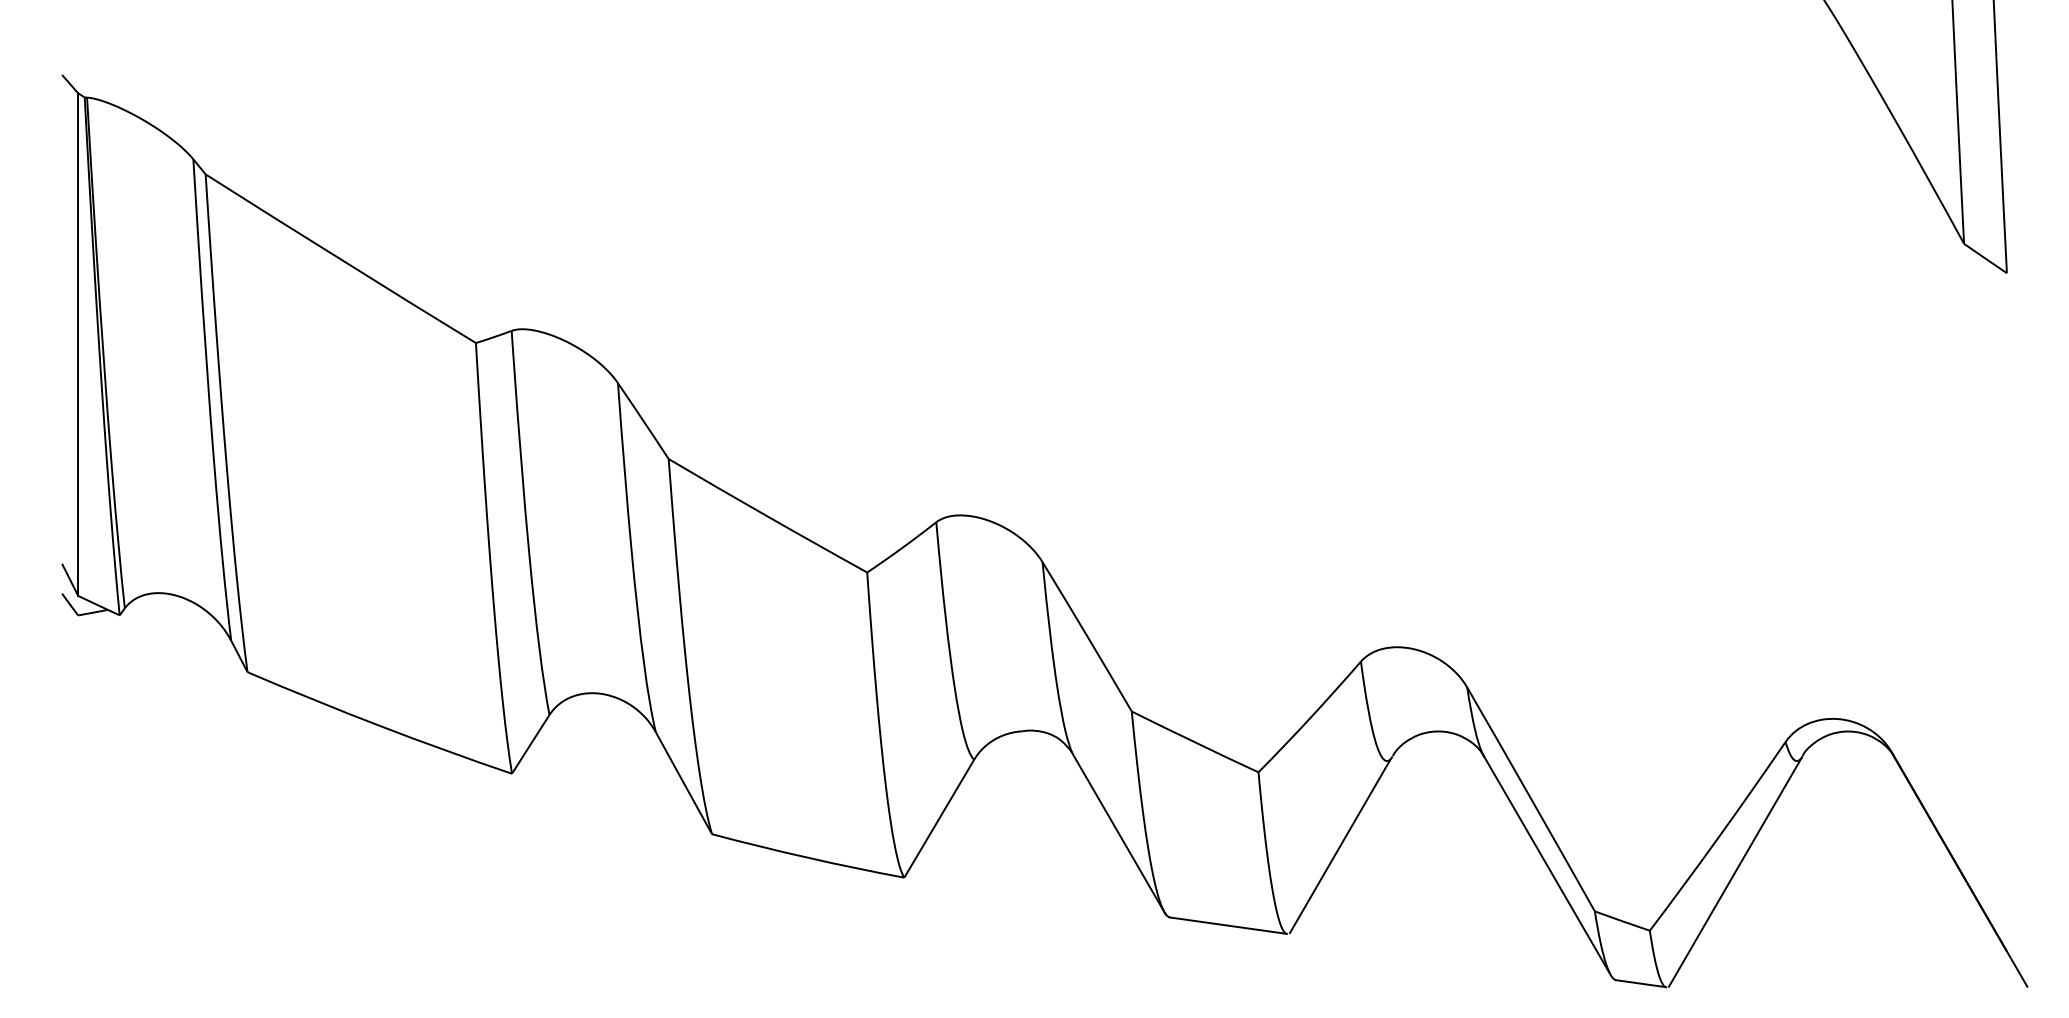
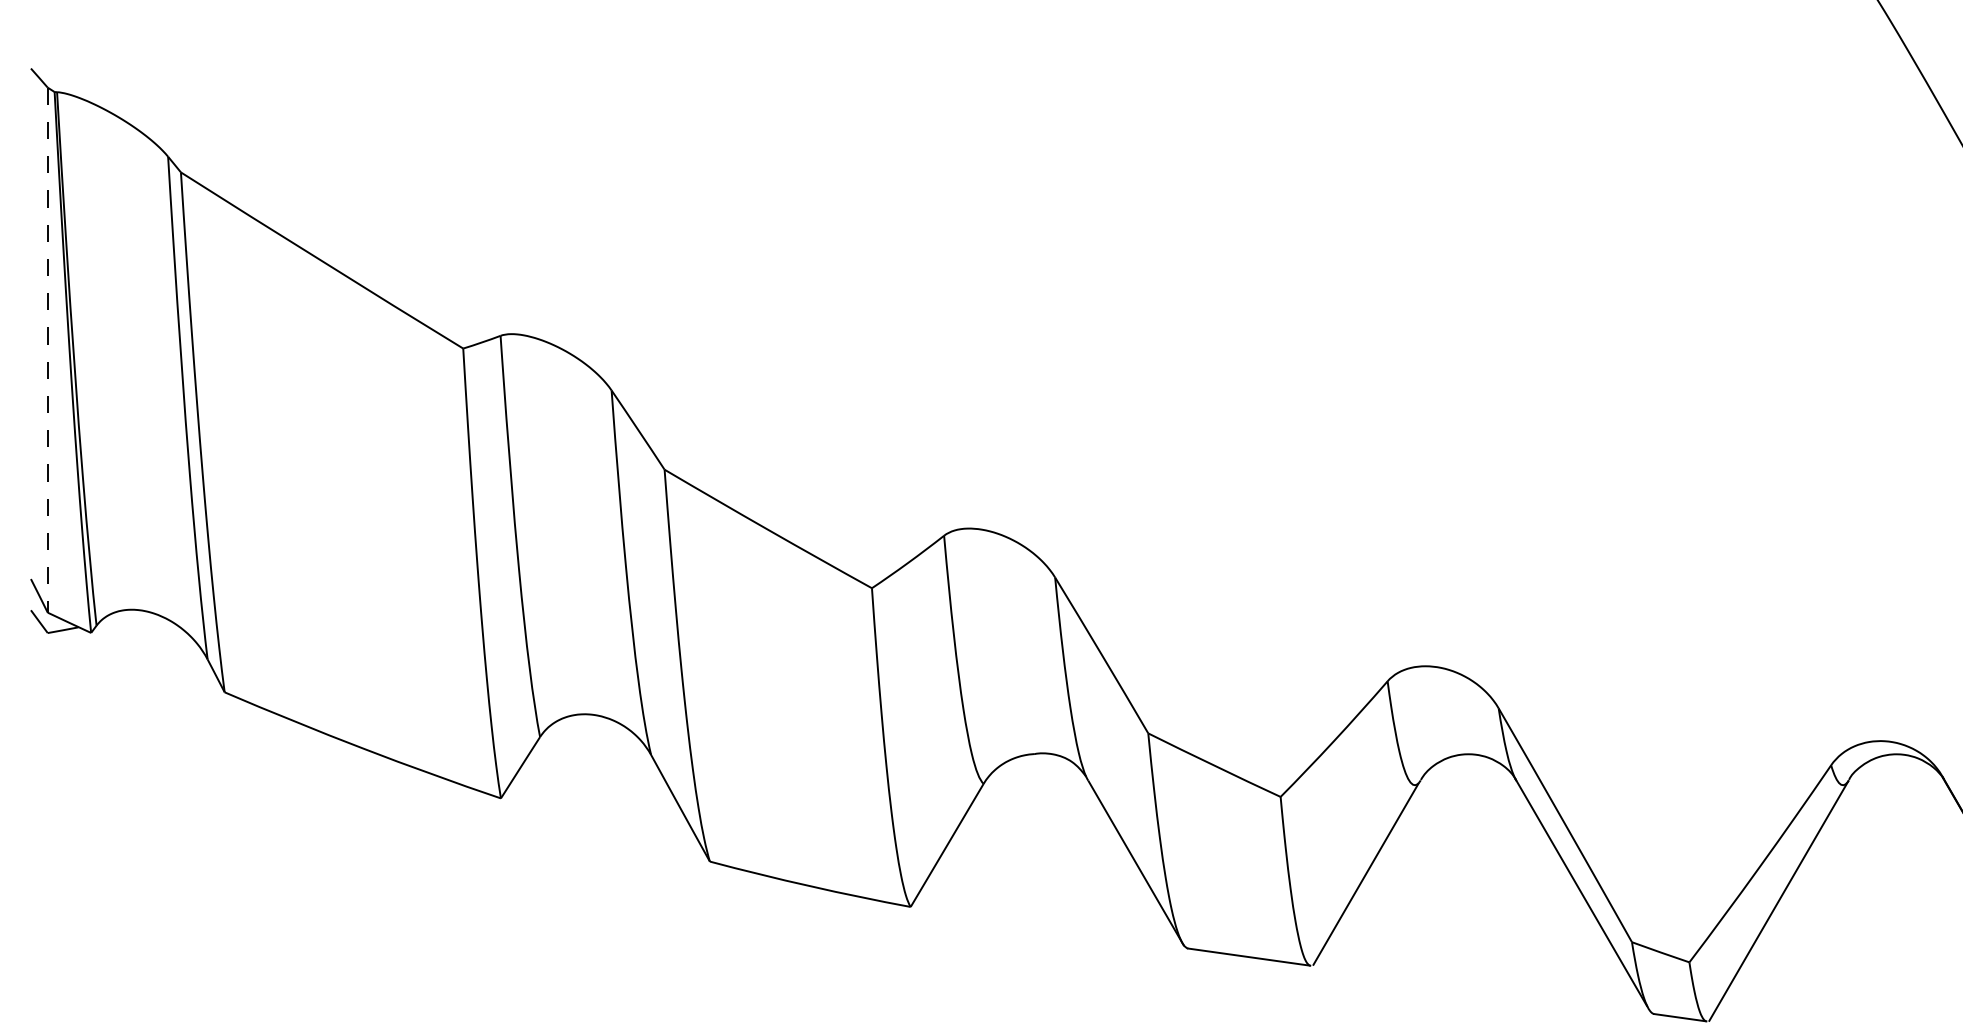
line: (78, 345) -> (48, 351), solid -> dashed

